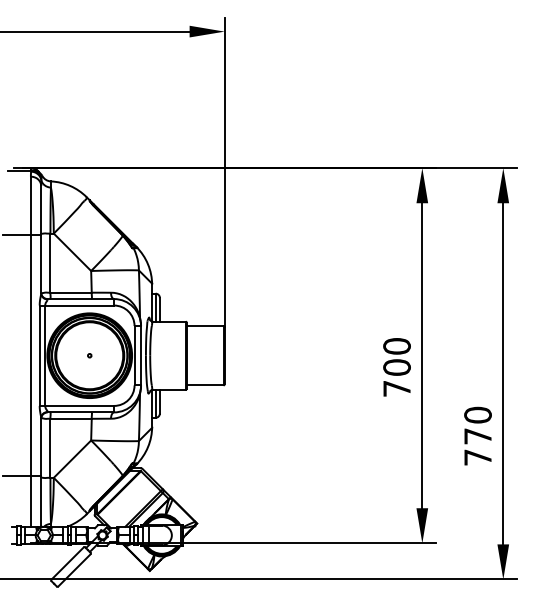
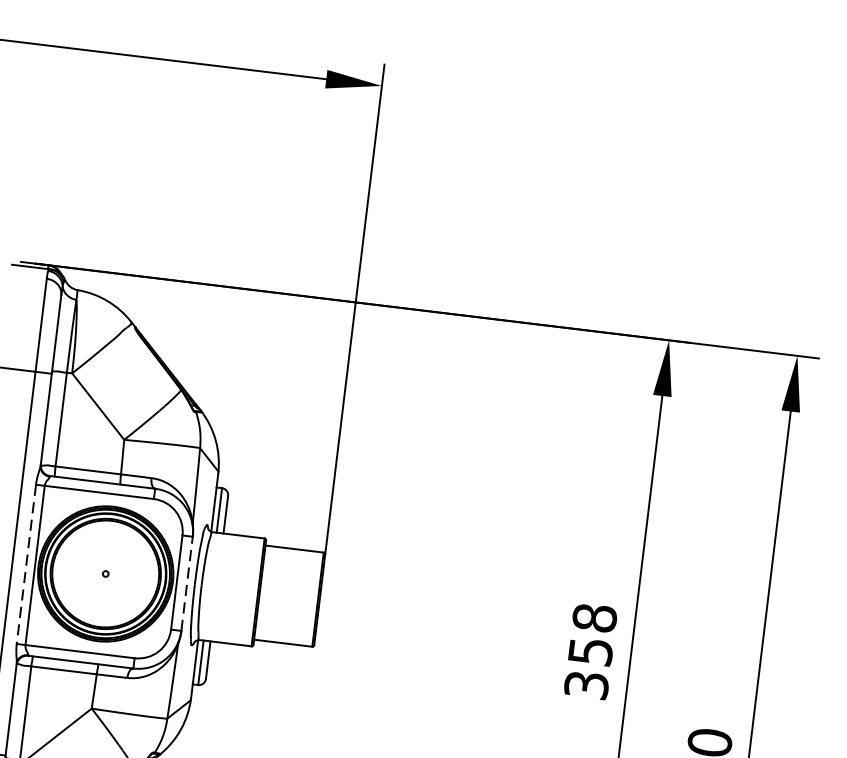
line: (141, 355) -> (187, 583), solid -> dashed
line: (39, 356) -> (25, 565), solid -> dashed
text: (396, 367) -> (589, 651), 700 -> 358

